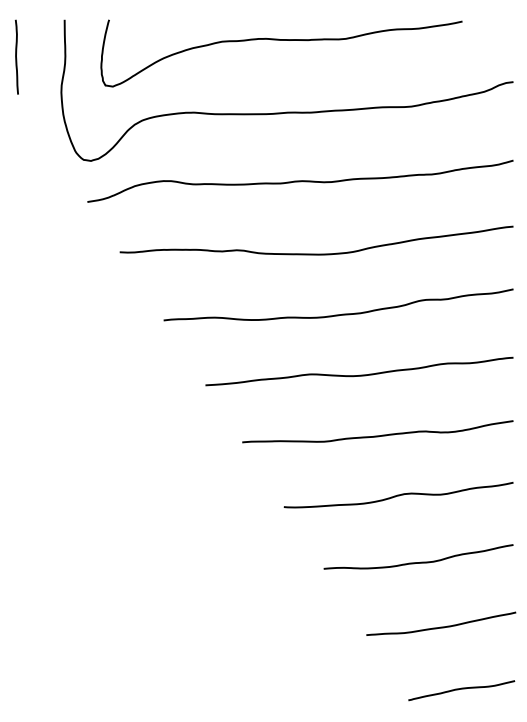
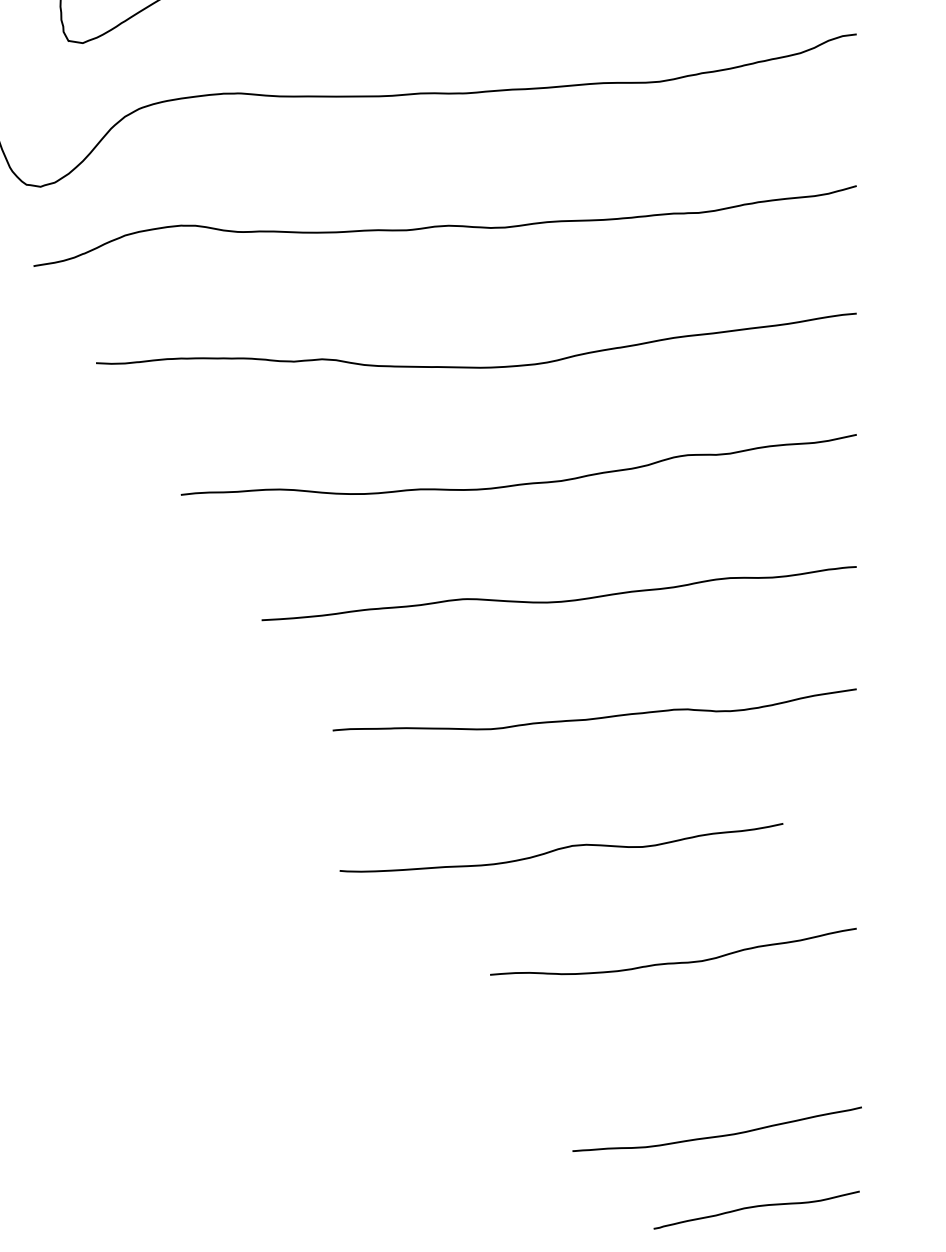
curve: (398, 495) -> (561, 848), moved
curve: (441, 626) -> (717, 1134), moved

